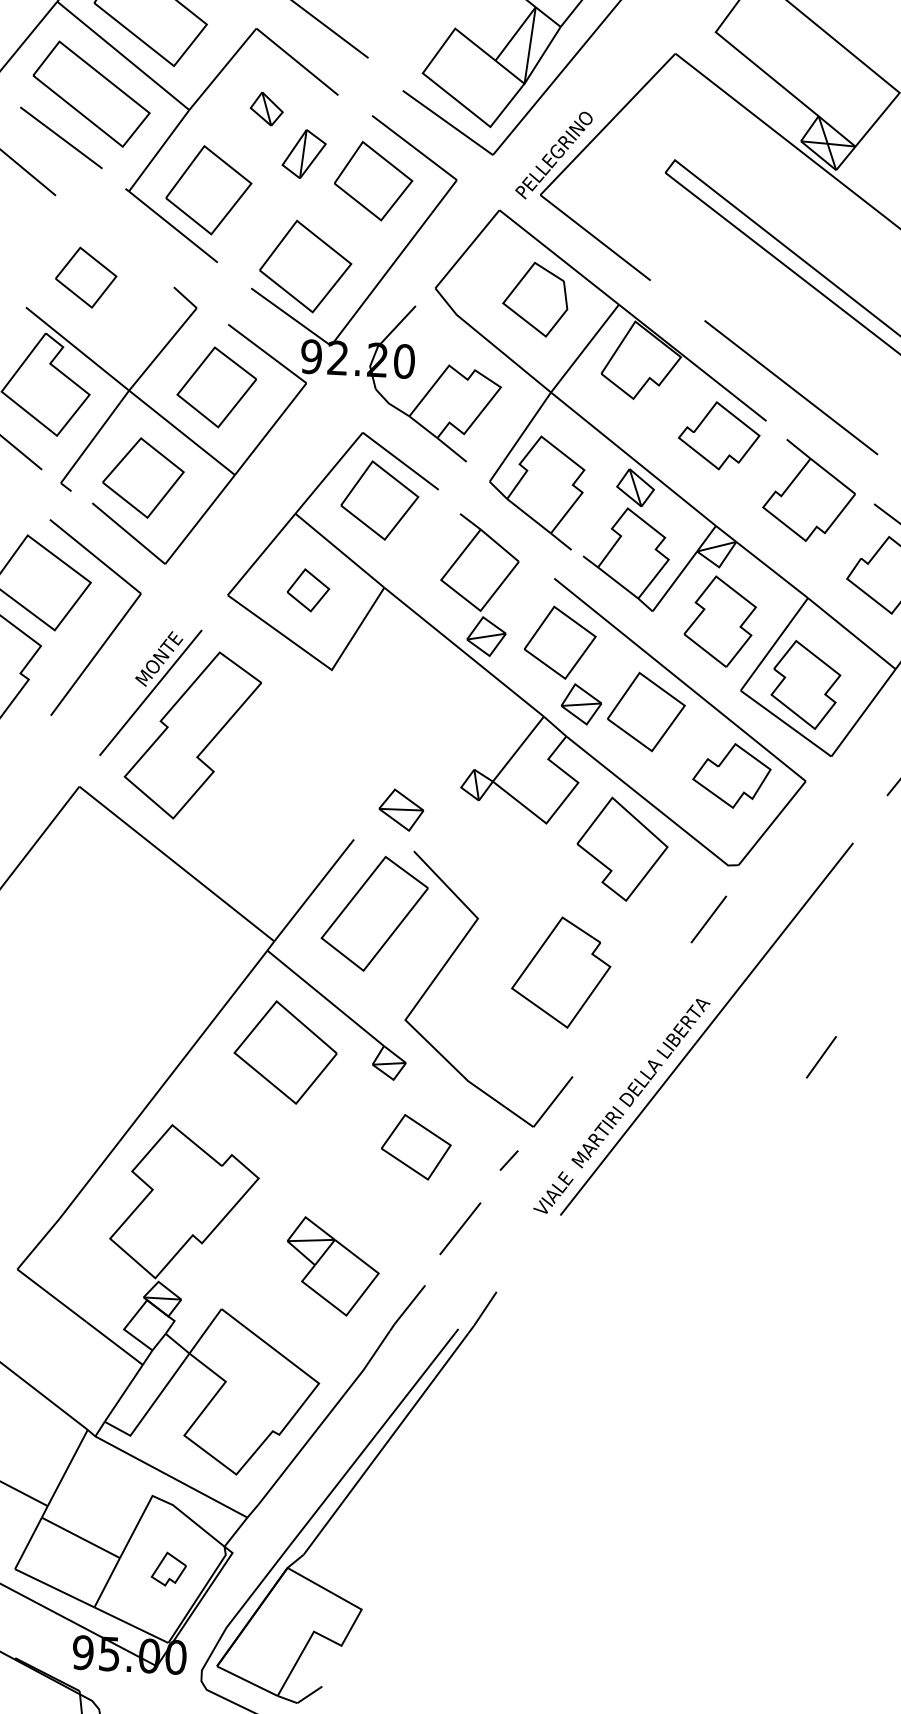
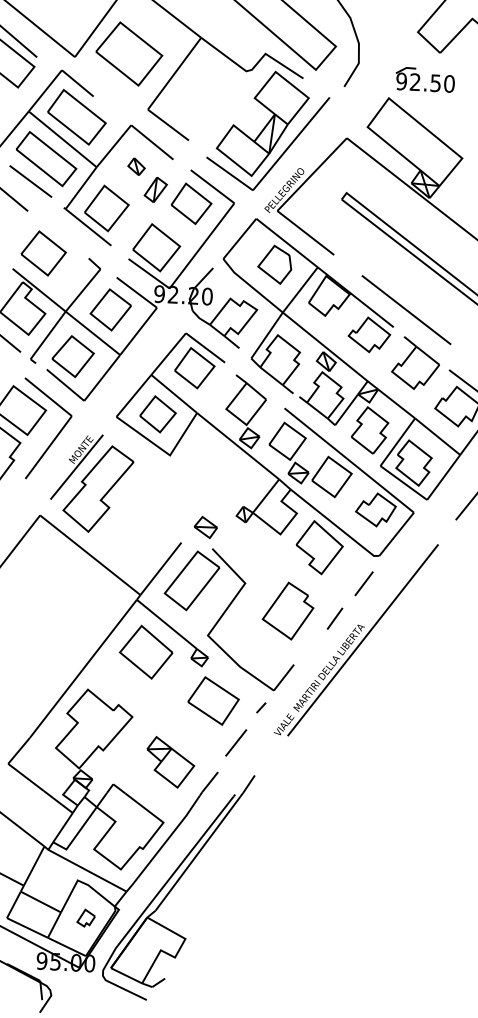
part: (85, 277) -> (43, 253), size x1.43
part: (307, 590) -> (157, 414), size x1.67
line: (820, 1056) -> (334, 618), moved
part: (416, 1146) -> (213, 700), size x1.43

